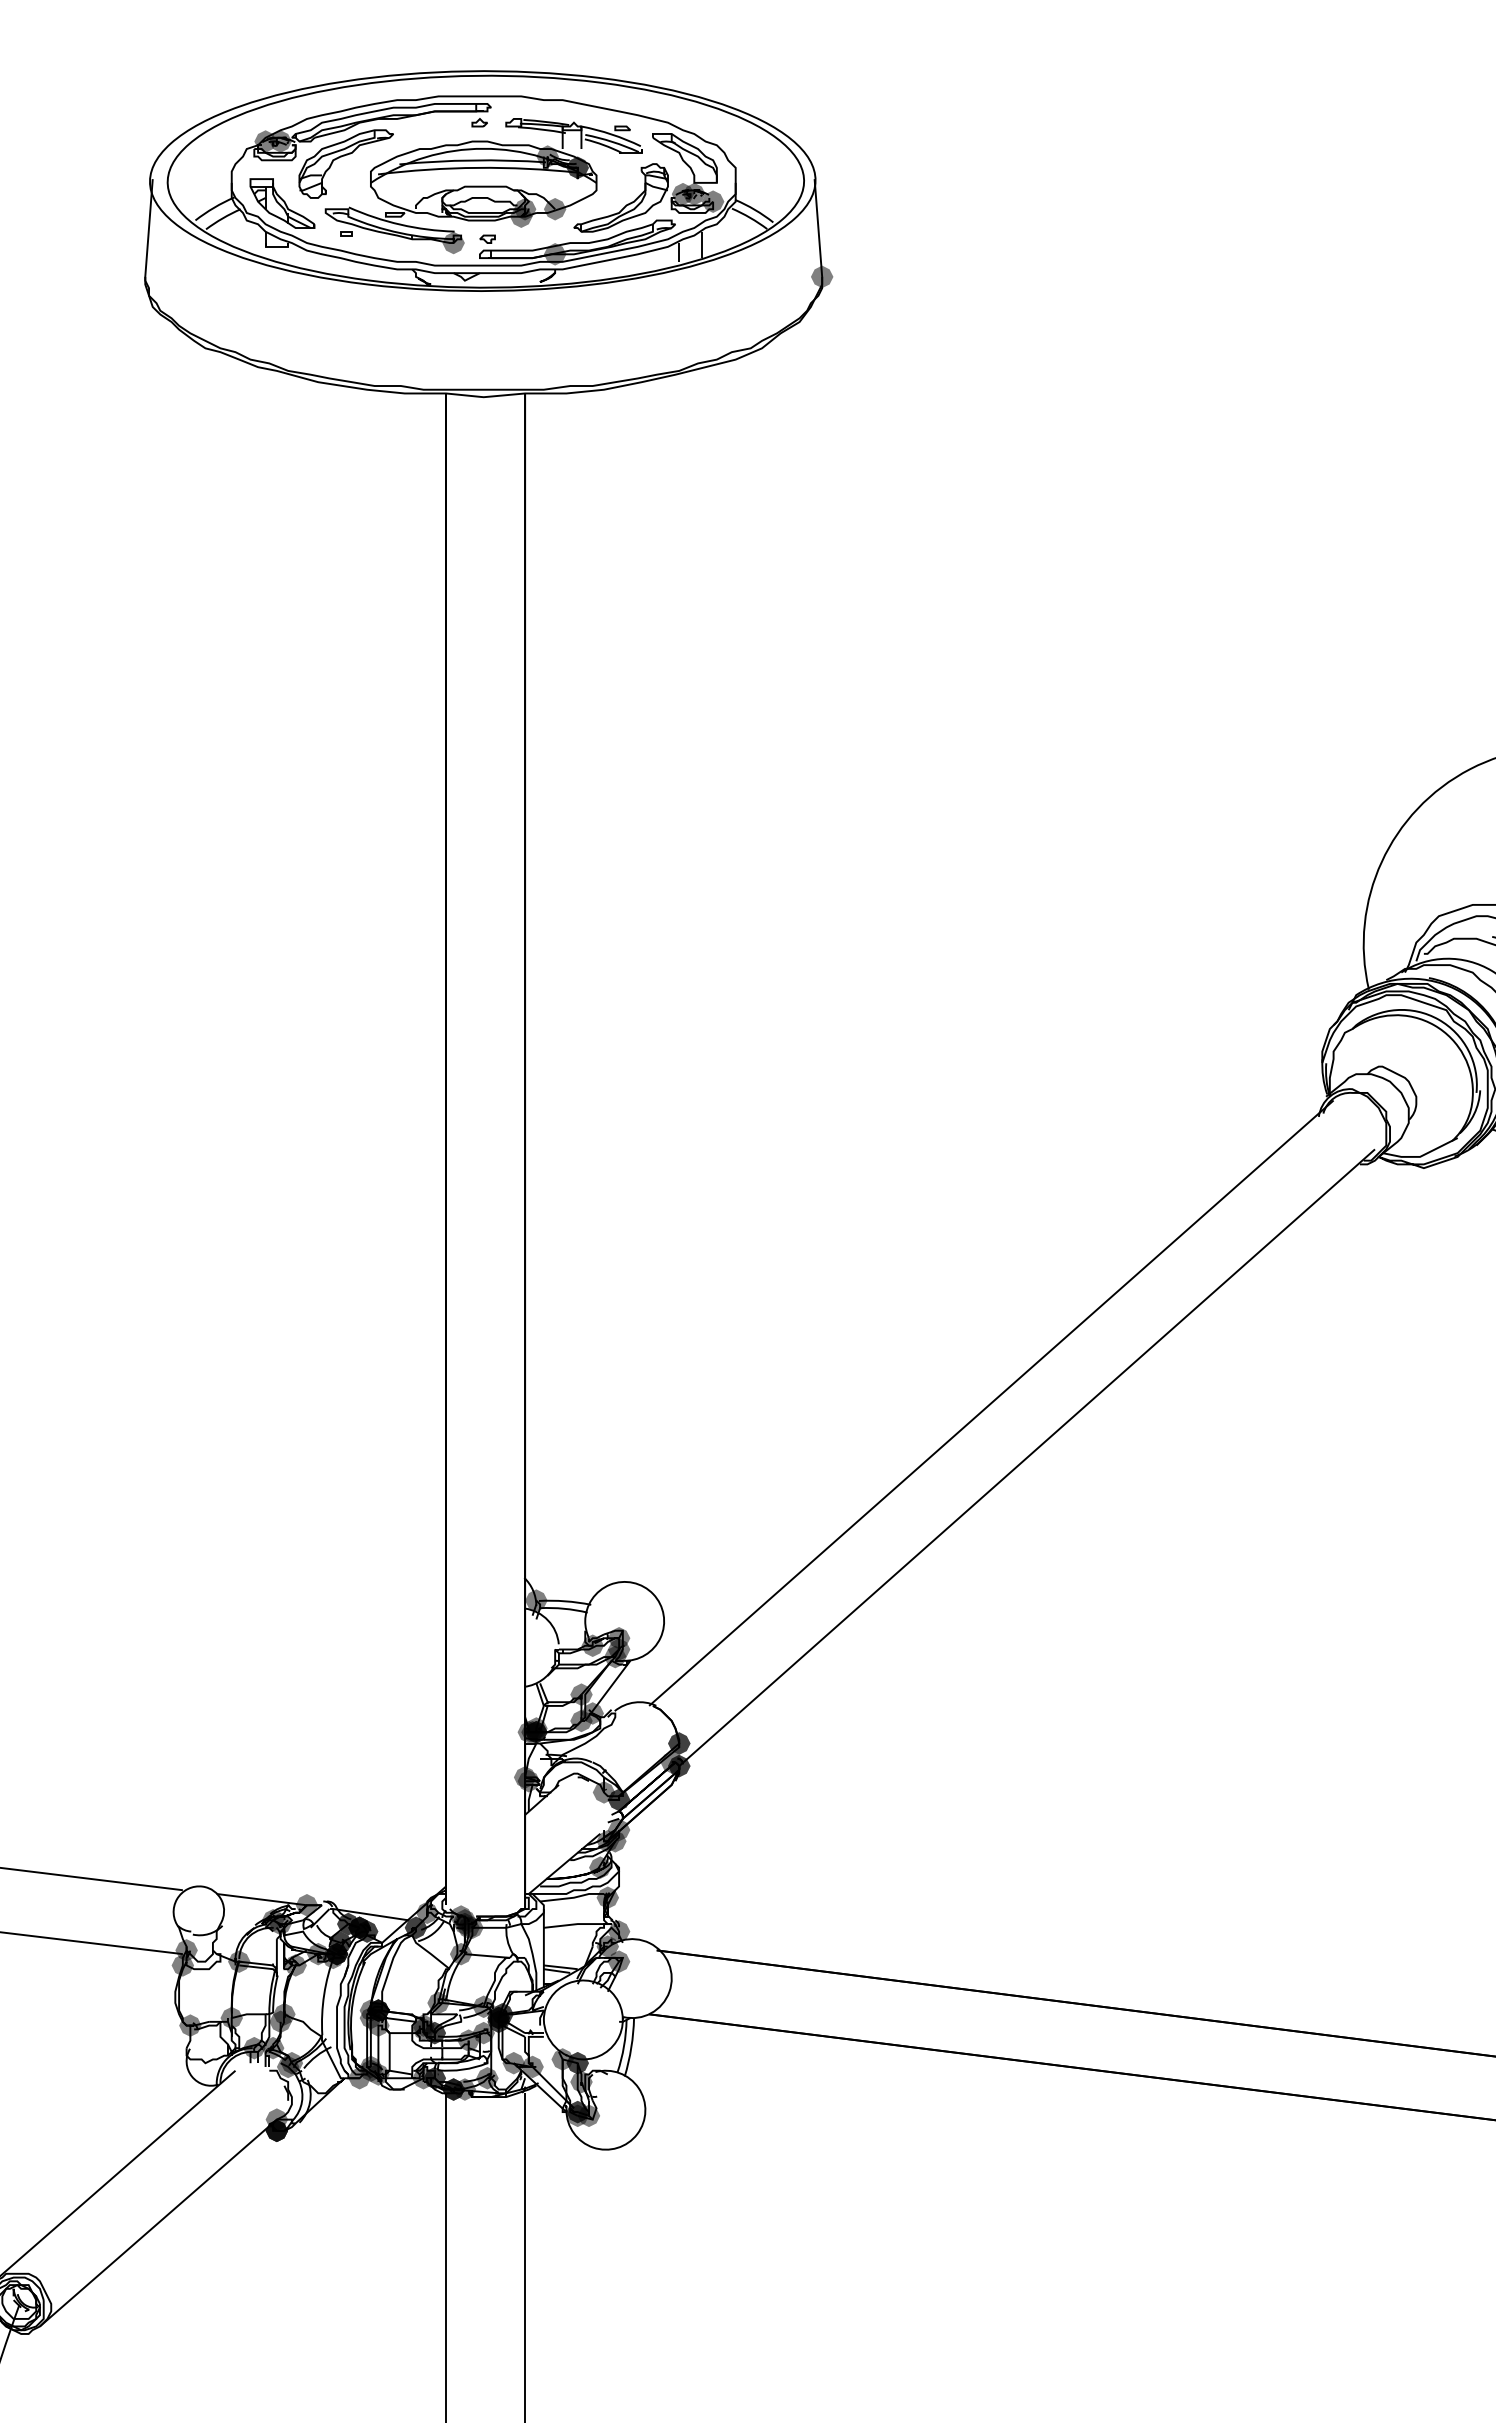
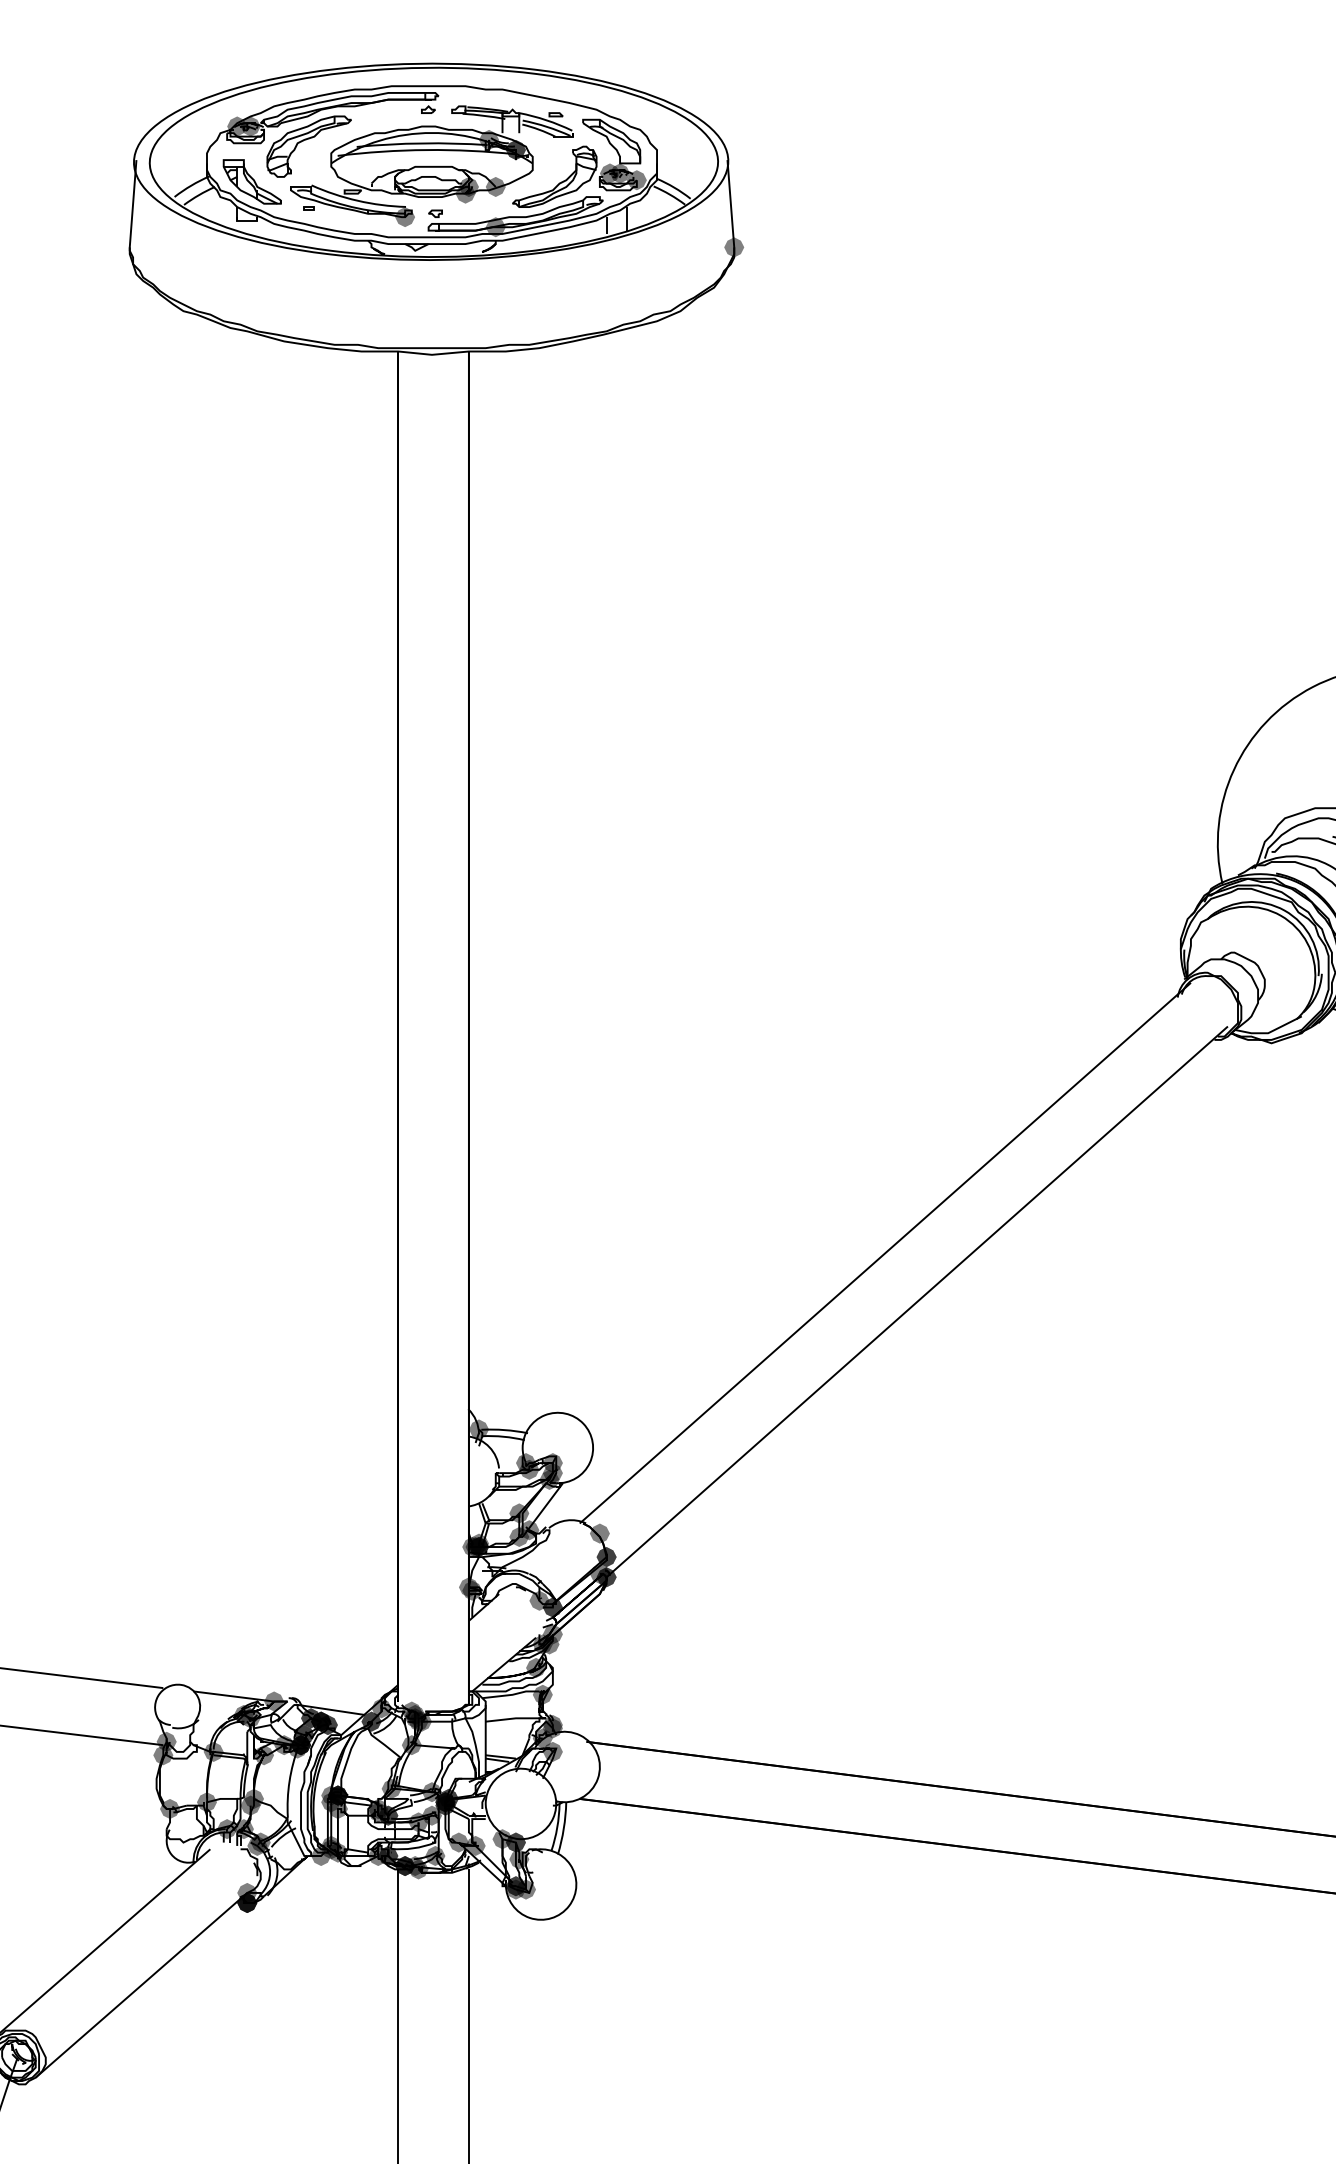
fill: (588, 1638) -> (525, 1463), added
fill: (671, 1716) -> (599, 1532), added
fill: (618, 1935) -> (552, 1728), added
fill: (468, 2093) -> (418, 1869), added

